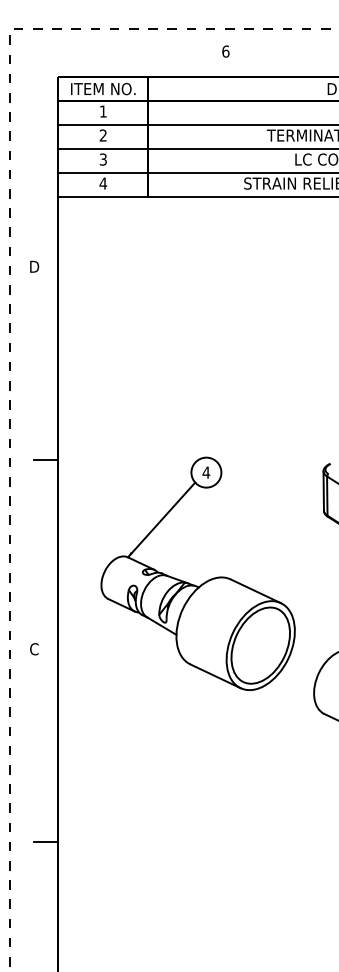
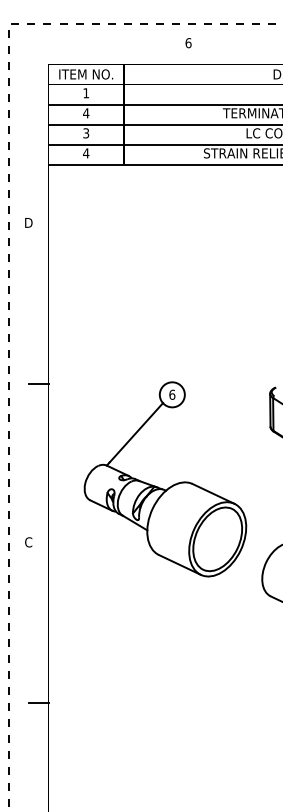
text: (103, 135) -> (86, 113), 2 -> 4
text: (206, 472) -> (172, 394), 4 -> 6

